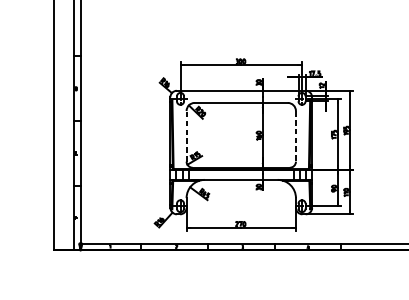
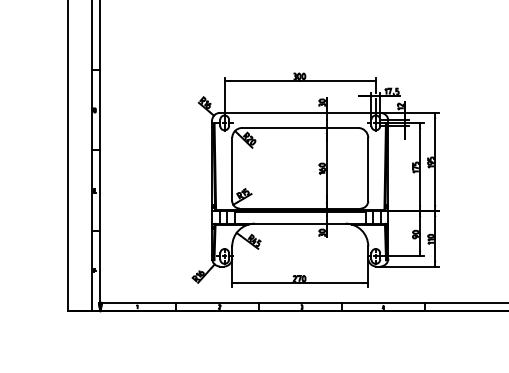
line: (186, 136) -> (232, 169), dashed -> solid
line: (296, 137) -> (368, 170), dashed -> solid

